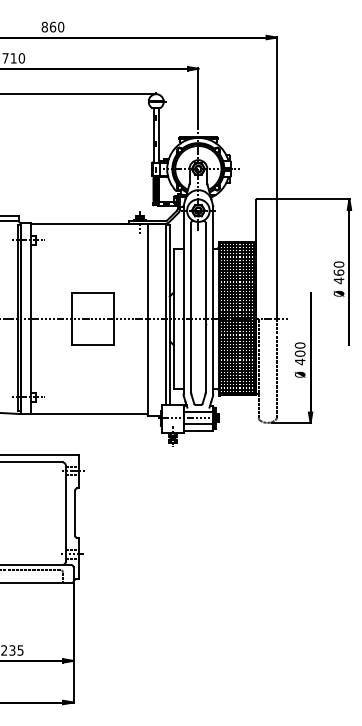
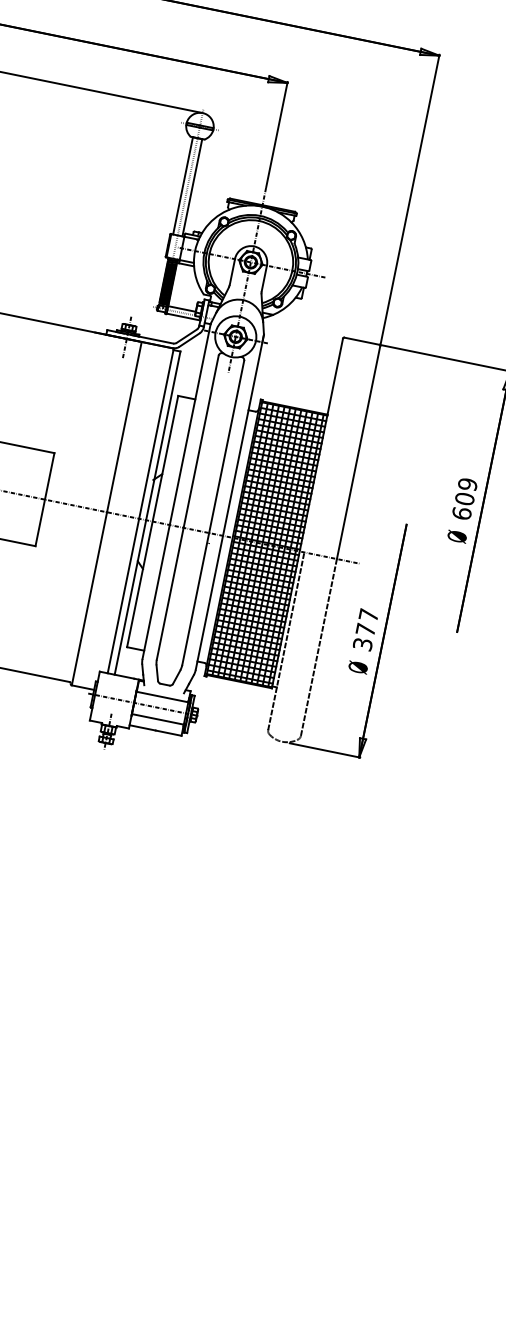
text: (338, 272) -> (463, 498), 460 -> 609
text: (299, 353) -> (364, 629), 400 -> 377

